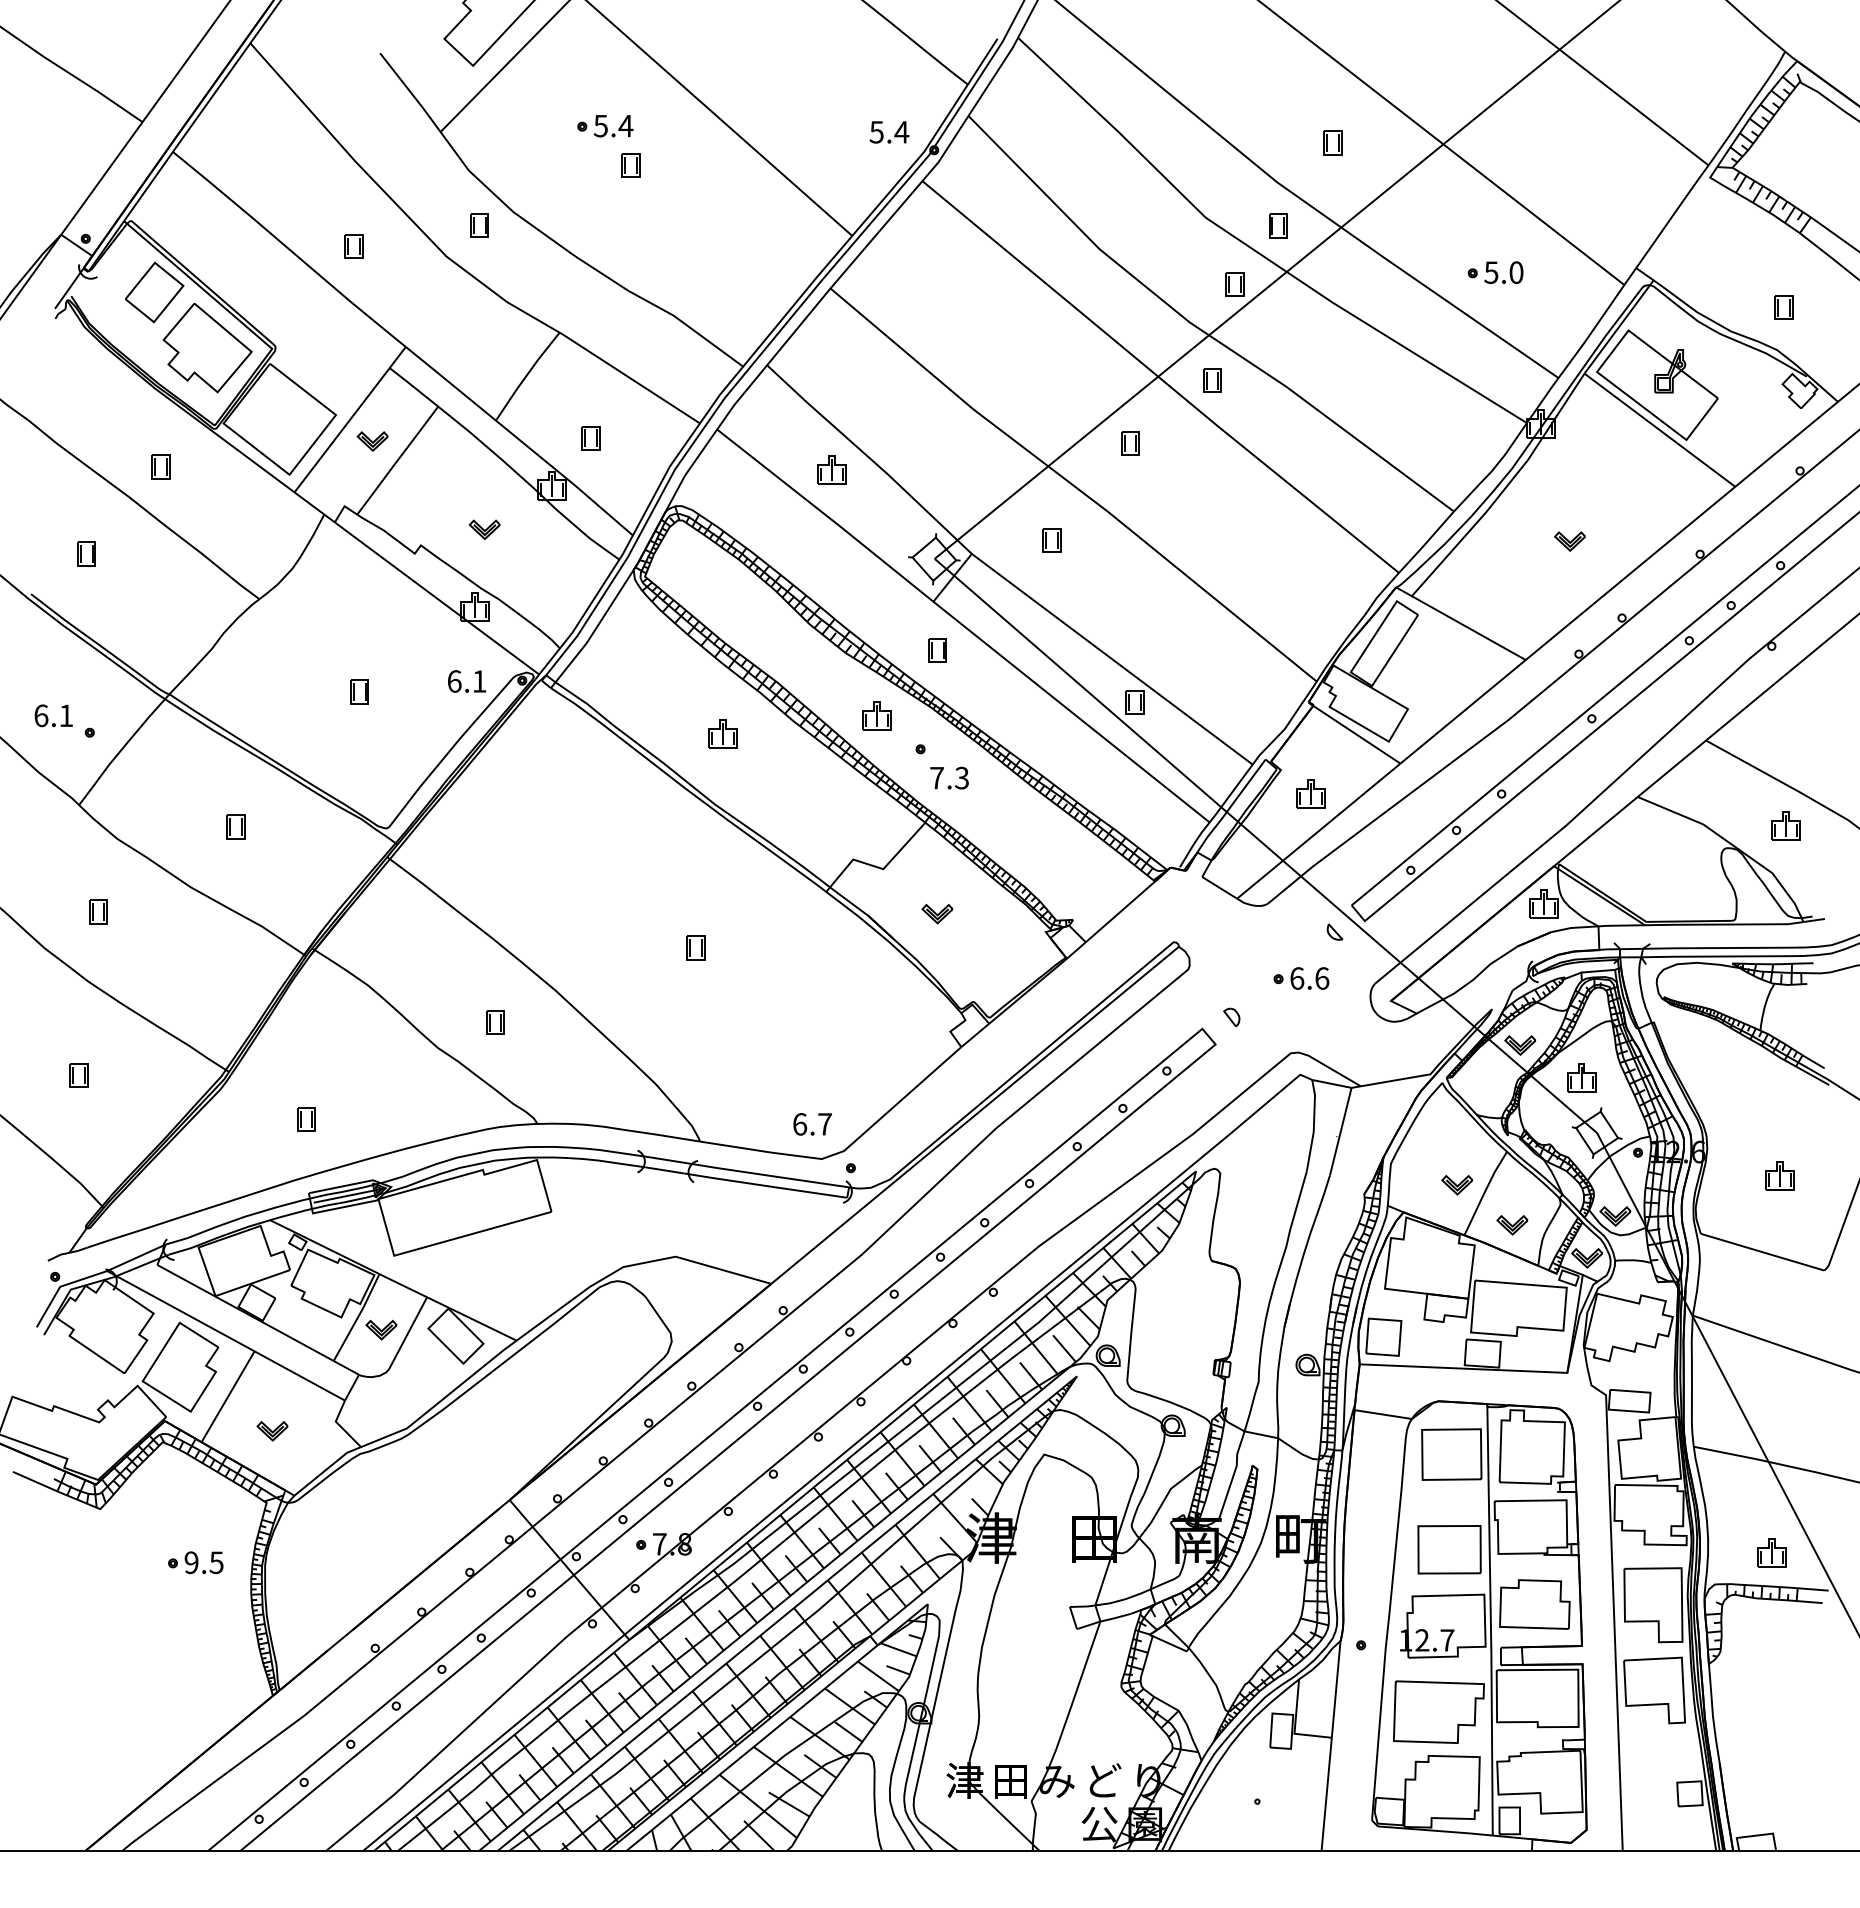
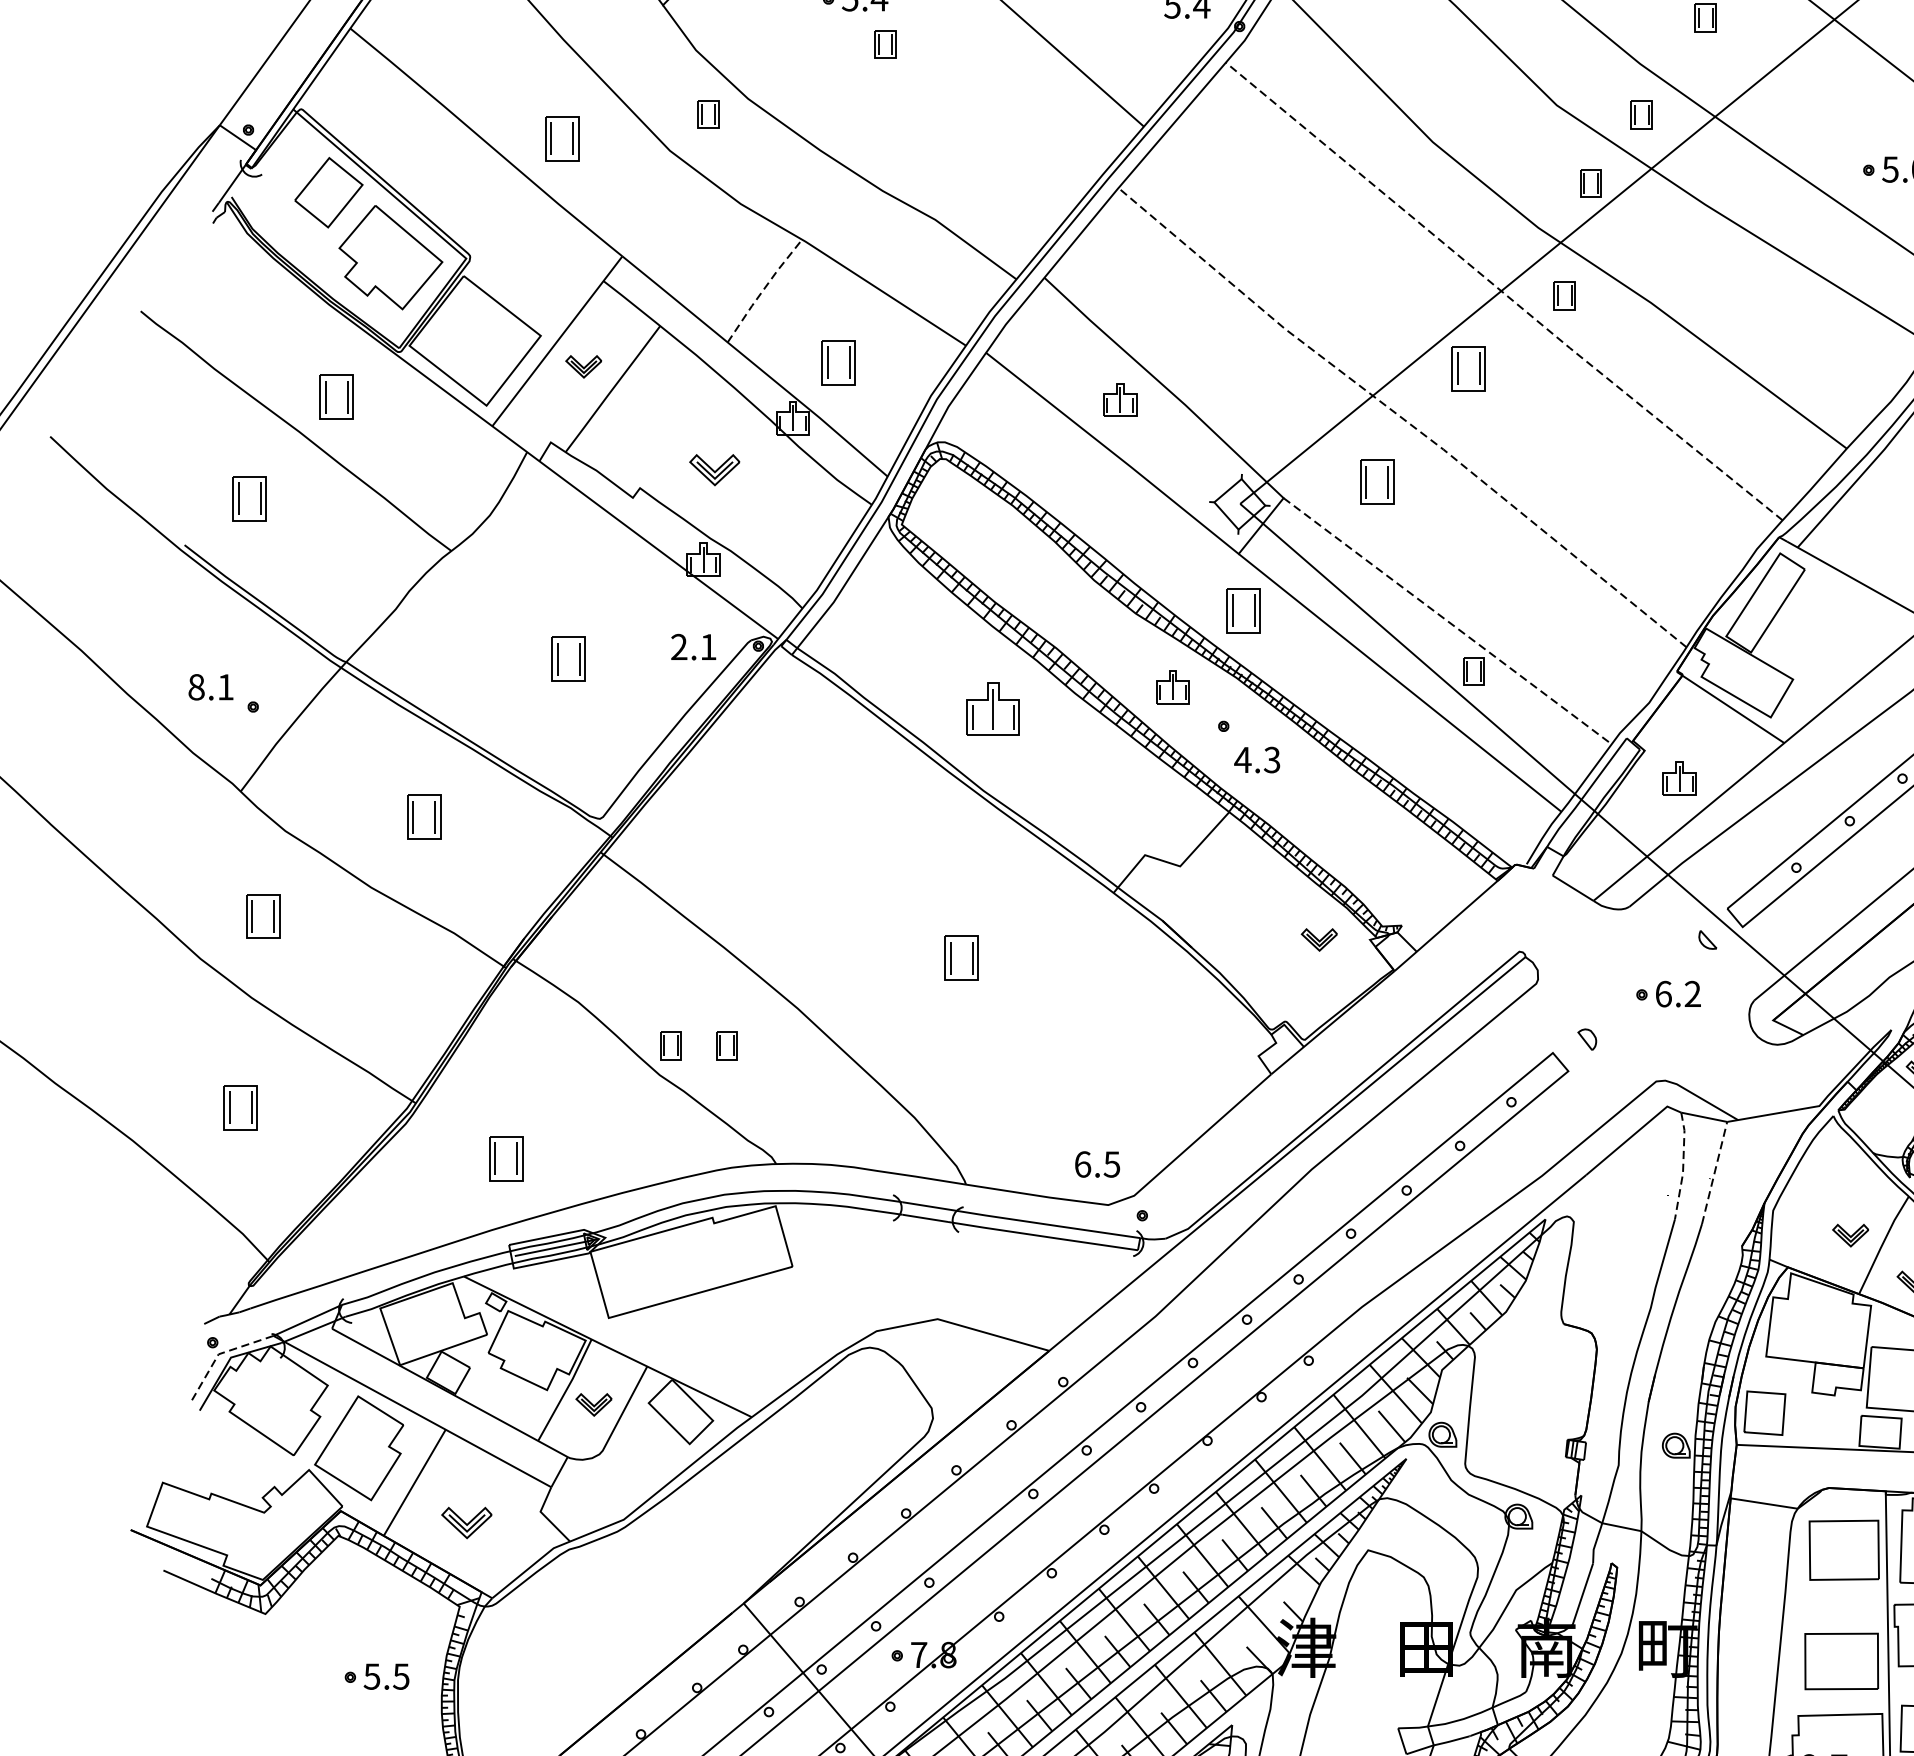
part: (353, 246) -> (561, 139), size x1.6
line: (526, 375) -> (763, 289), solid -> dashed
line: (1159, 377) -> (1502, 292), solid -> dashed
part: (590, 438) -> (838, 363), size x1.6
part: (1130, 443) -> (1468, 369), size x1.6
part: (160, 466) -> (335, 396), size x1.6
line: (1073, 485) -> (1402, 418), solid -> dashed
part: (484, 529) -> (714, 469), size x1.4
part: (1051, 540) -> (1376, 482), size x1.6
part: (86, 553) -> (249, 497), size x1.6
part: (937, 650) -> (1243, 610), size x1.6
line: (1112, 659) -> (1447, 621), solid -> dashed
text: (454, 681) -> (679, 647), 6.1 -> 2.1
part: (359, 691) -> (568, 658), size x1.6
text: (41, 715) -> (196, 686), 6.1 -> 8.1
part: (722, 733) -> (992, 707), size x1.6
text: (936, 778) -> (1242, 760), 7.3 -> 4.3
part: (235, 826) -> (423, 816), size x1.6
part: (98, 911) -> (263, 915), size x1.6
part: (937, 913) -> (1319, 939), moved
part: (695, 947) -> (960, 957), size x1.6
text: (1322, 978) -> (1693, 994), 6.6 -> 6.2
part: (447, 1022) -> (671, 1045), added
part: (78, 1075) -> (240, 1107), size x1.6
part: (306, 1119) -> (506, 1158), size x1.6
text: (824, 1124) -> (1111, 1164), 6.7 -> 6.5
line: (1313, 1126) -> (1682, 1167), solid -> dashed
line: (1340, 1131) -> (1714, 1172), solid -> dashed
line: (61, 1286) -> (220, 1353), solid -> dashed
part: (272, 1431) -> (466, 1523), size x1.4
text: (191, 1562) -> (372, 1676), 9.5 -> 5.5

